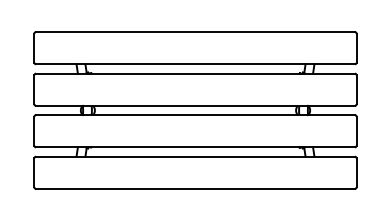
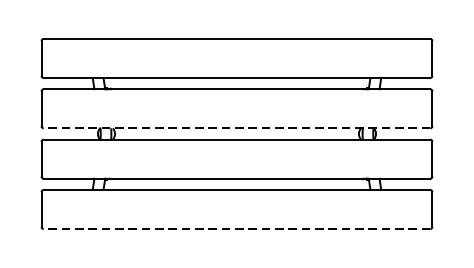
line: (195, 105) -> (237, 127), solid -> dashed
line: (195, 188) -> (237, 228), solid -> dashed

